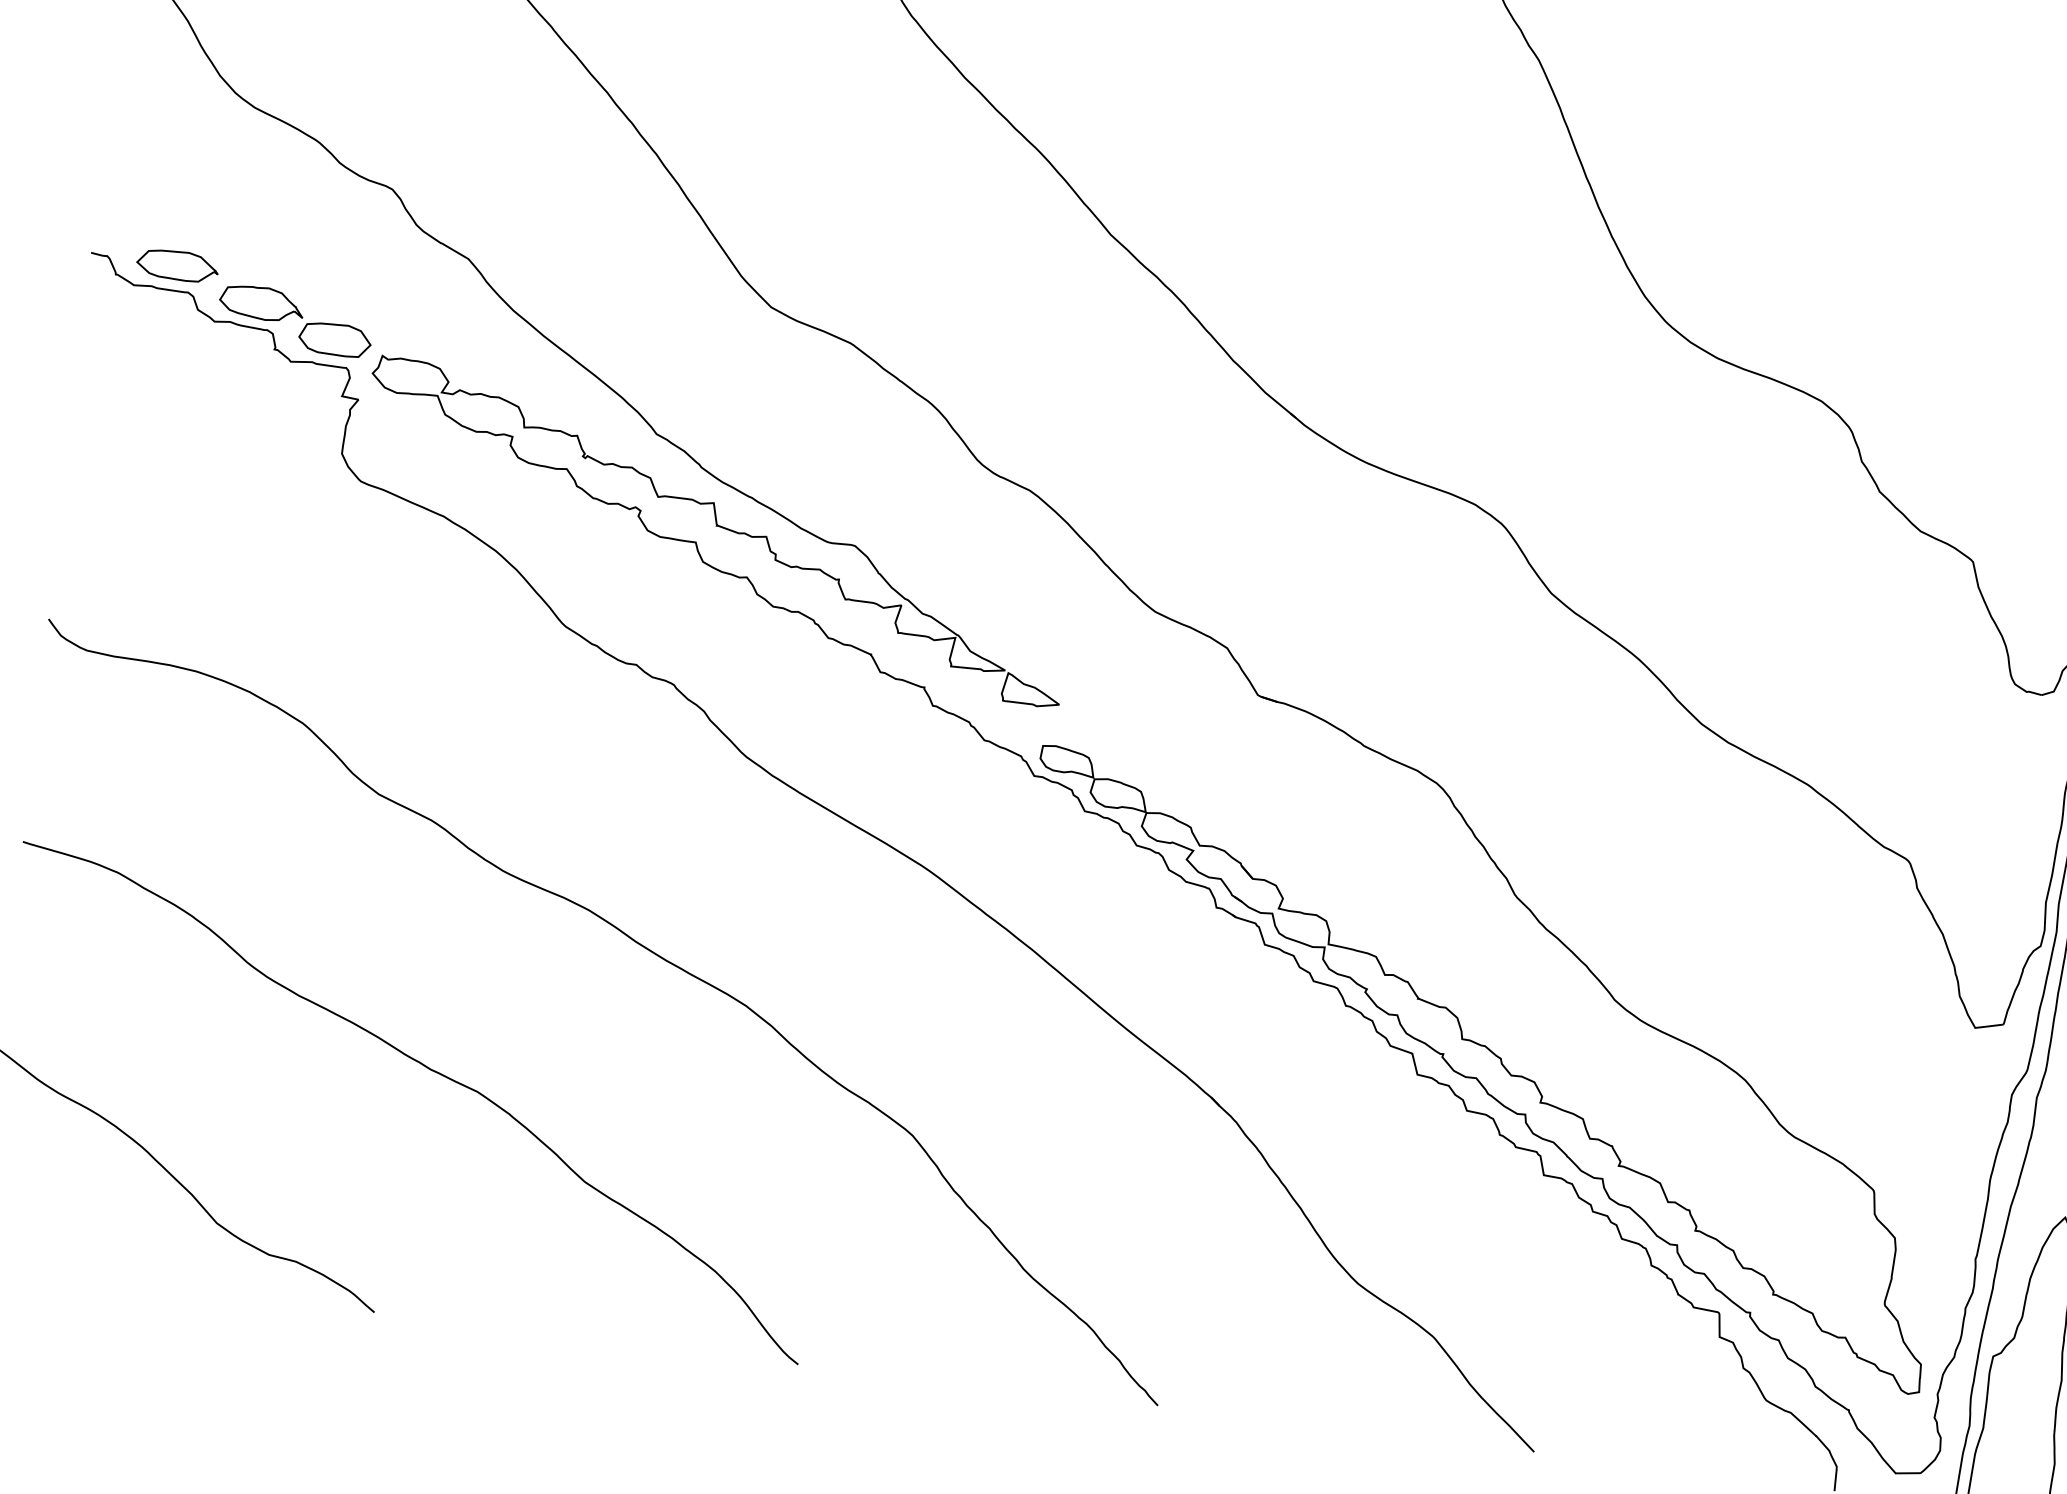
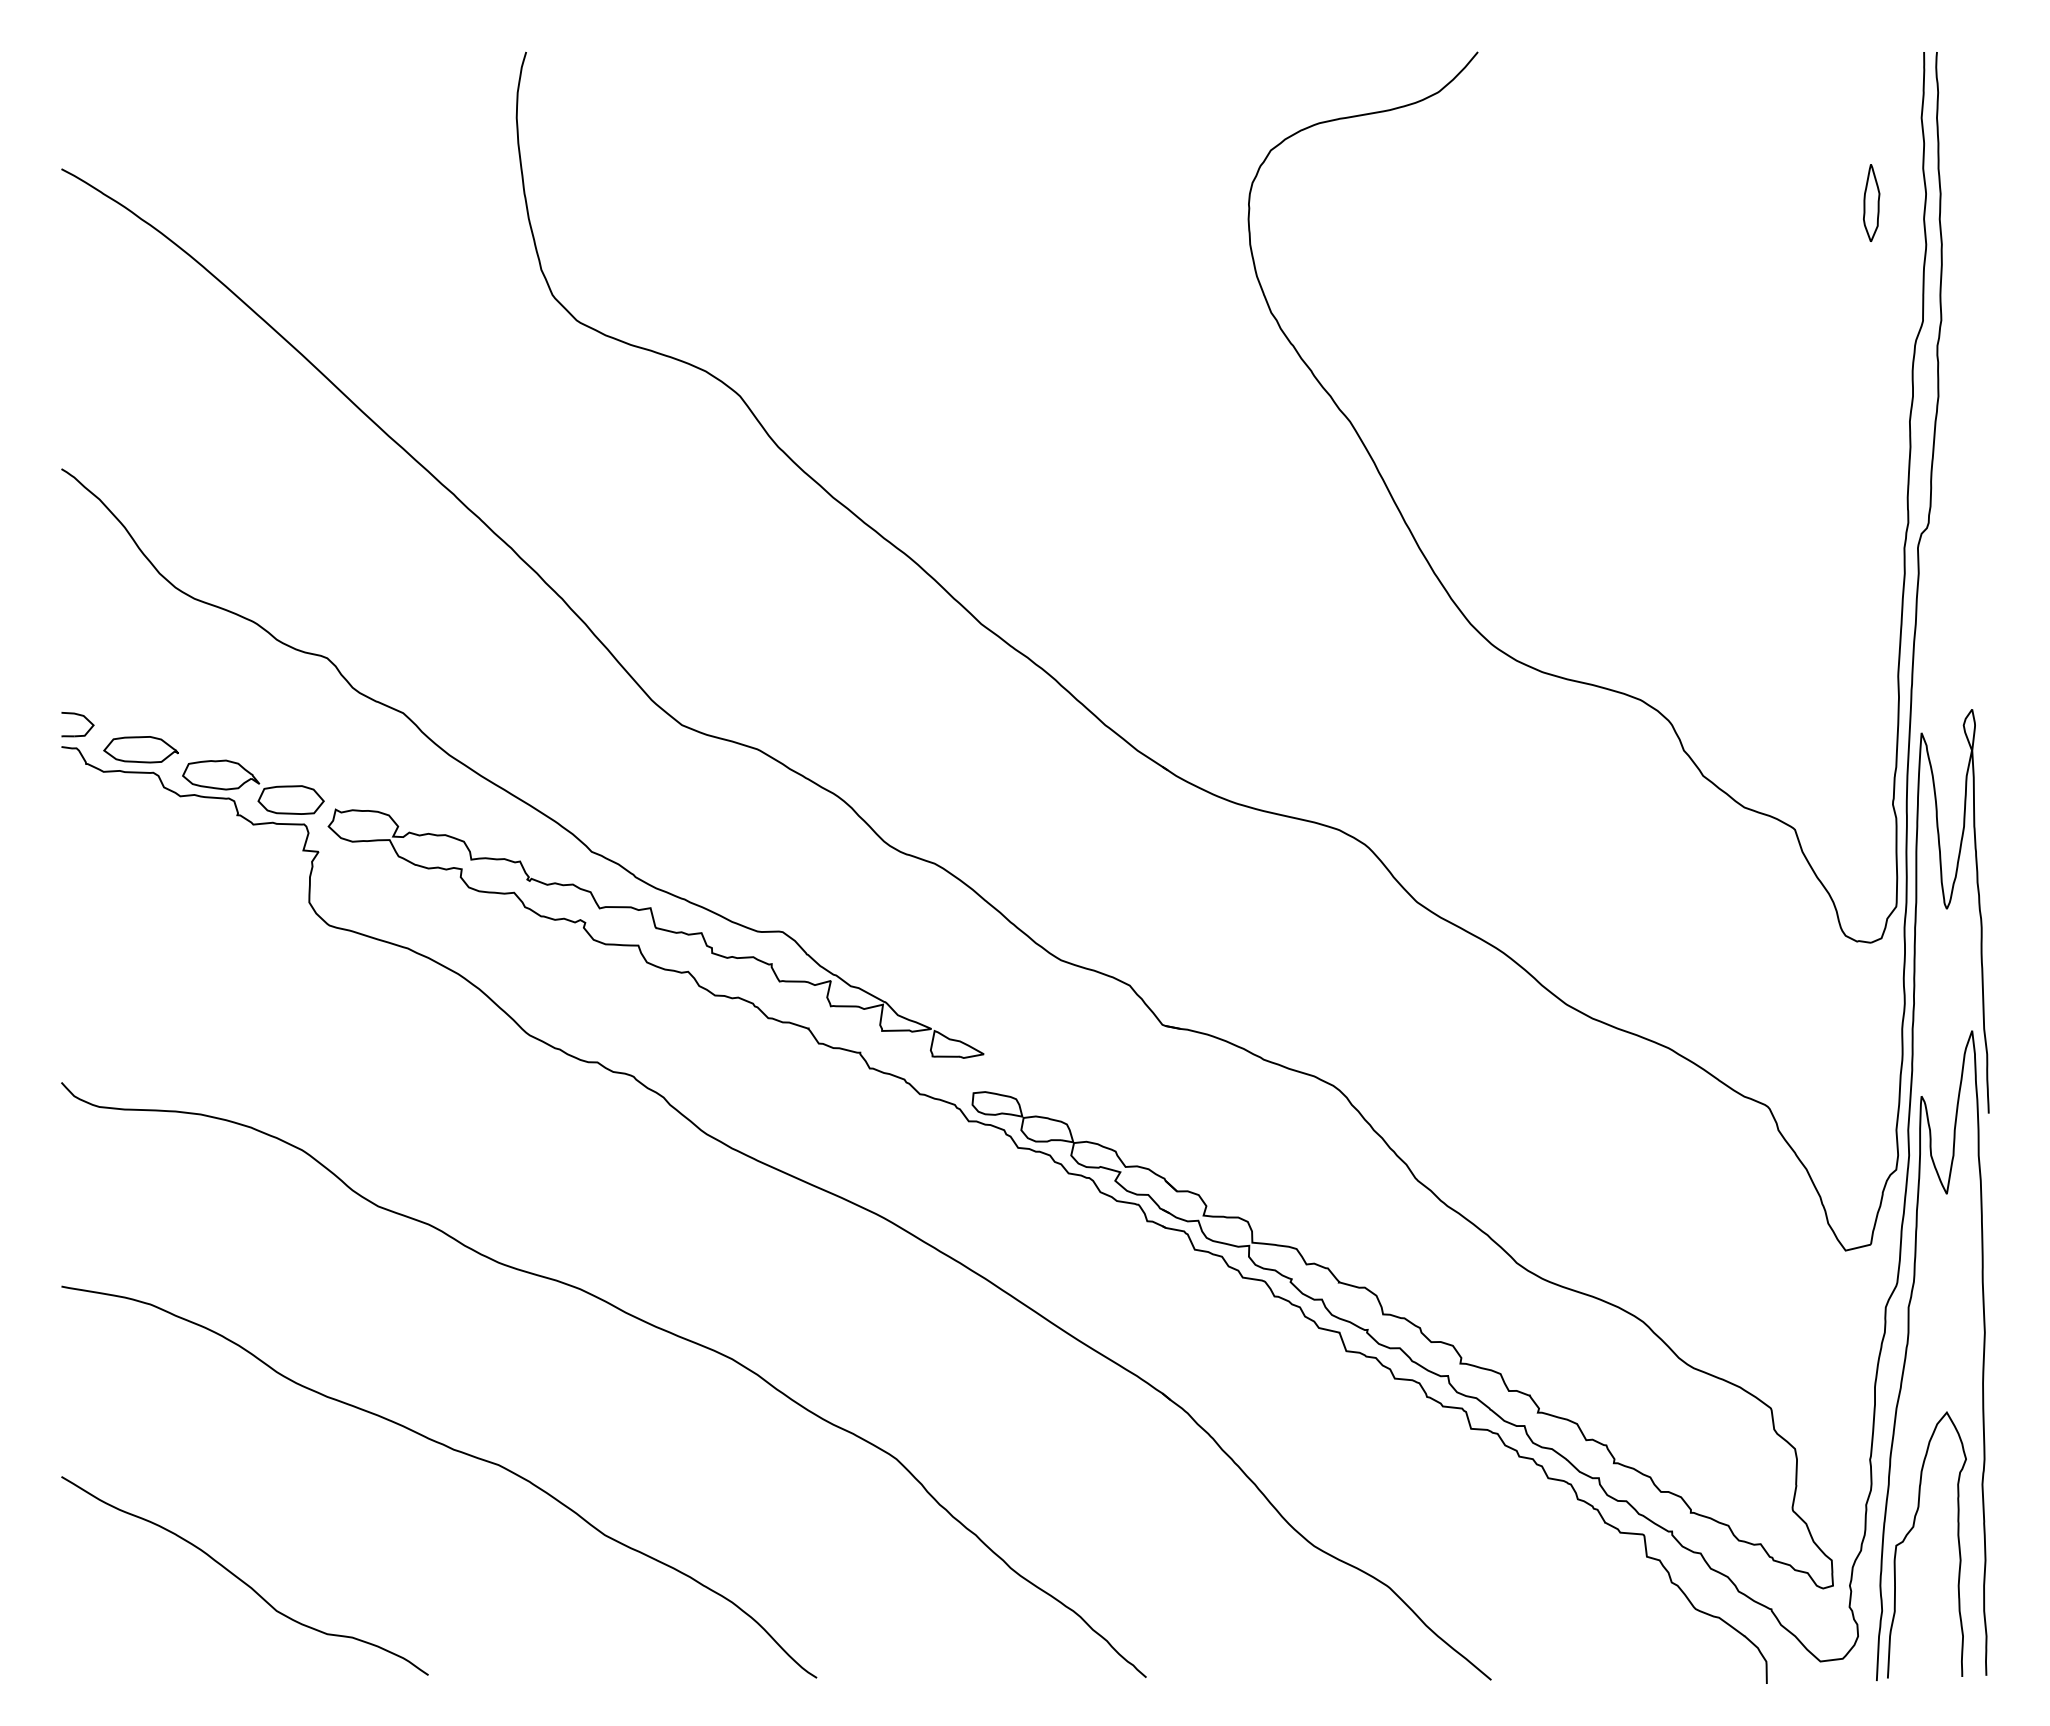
part: (116, 222) -> (81, 716), added

